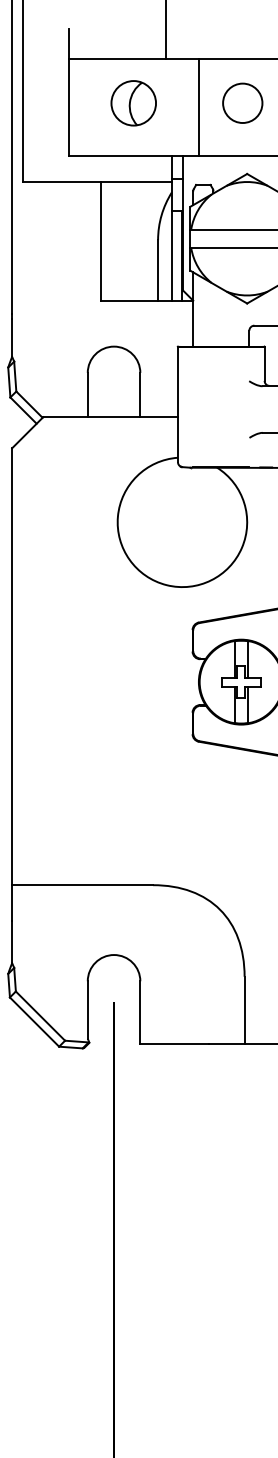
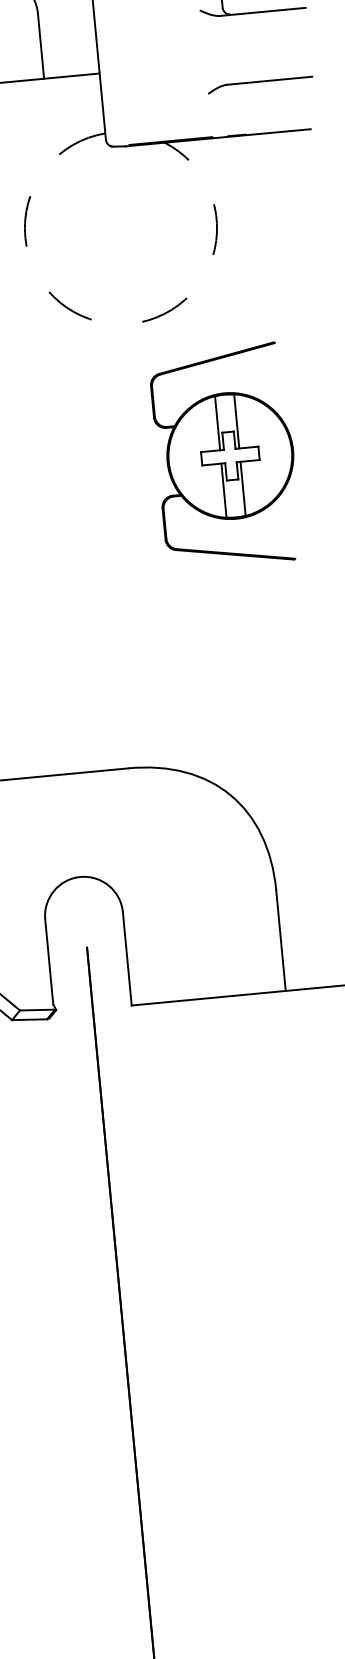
arc: (166, 585) -> (106, 323), solid -> dashed

